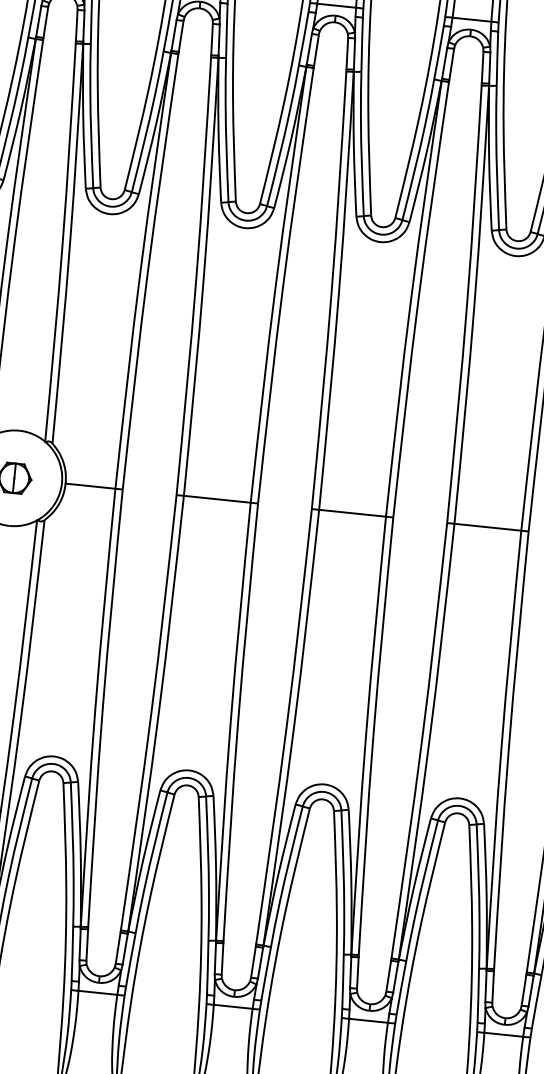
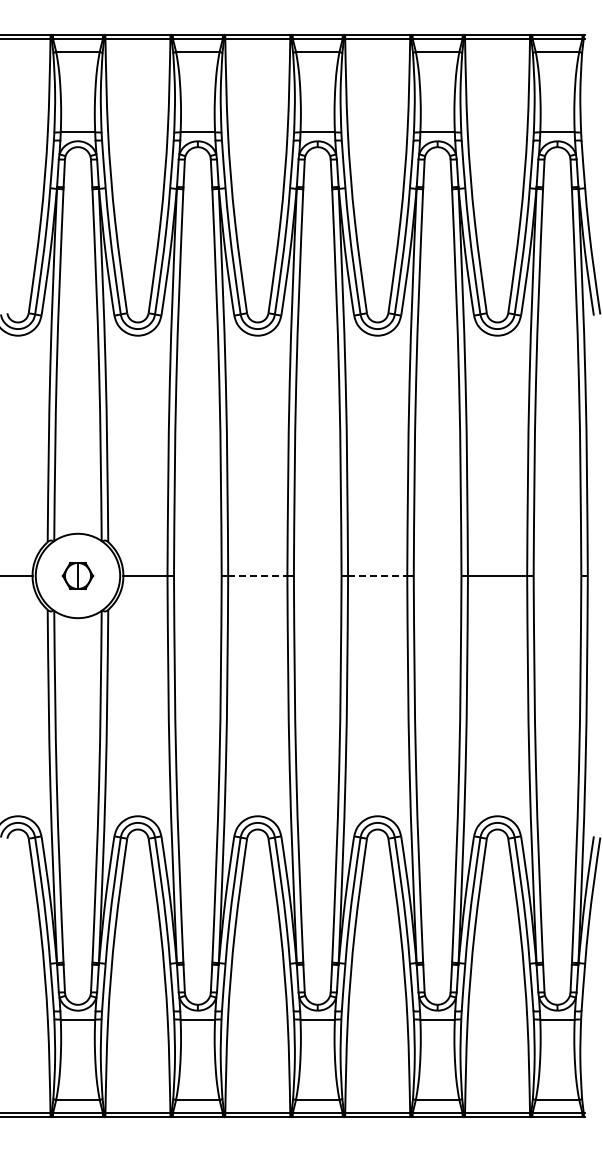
line: (217, 498) -> (257, 575), solid -> dashed
line: (352, 512) -> (377, 575), solid -> dashed

